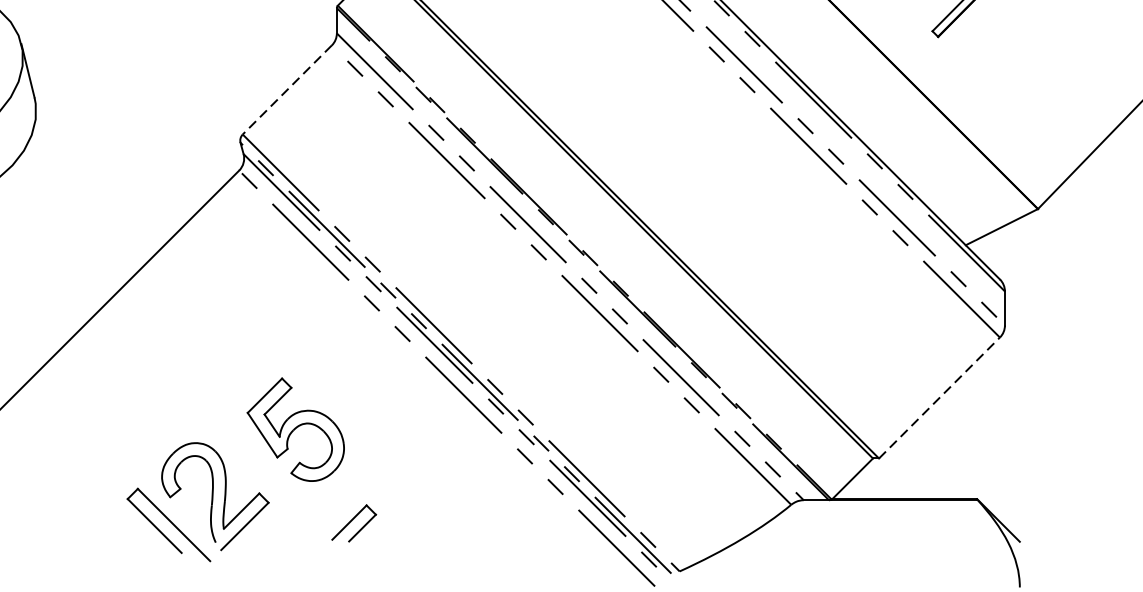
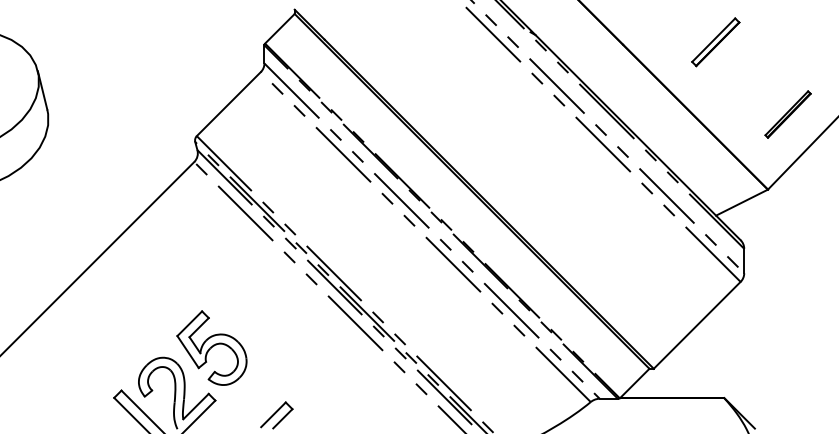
line: (286, 90) -> (228, 104), dashed -> solid
part: (1065, 104) -> (787, 114), added
line: (939, 398) -> (697, 325), dashed -> solid
part: (295, 428) -> (211, 347), moved

